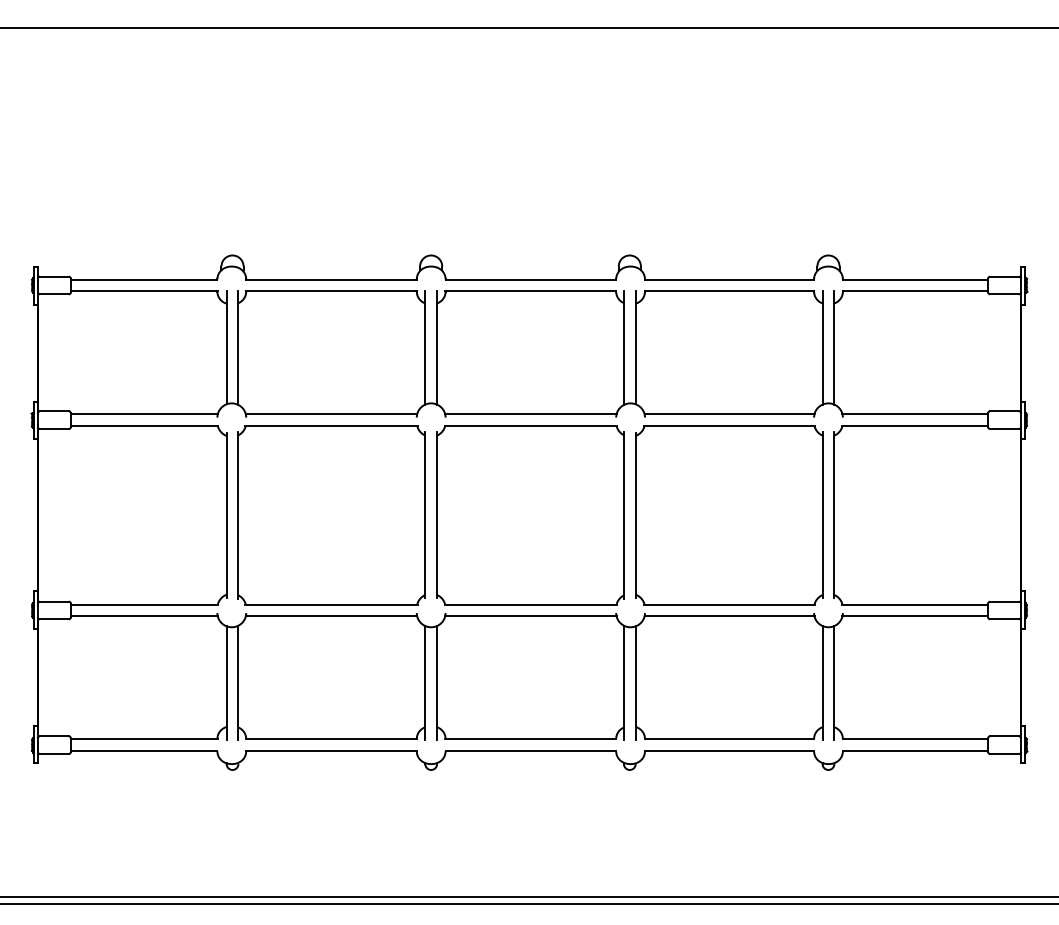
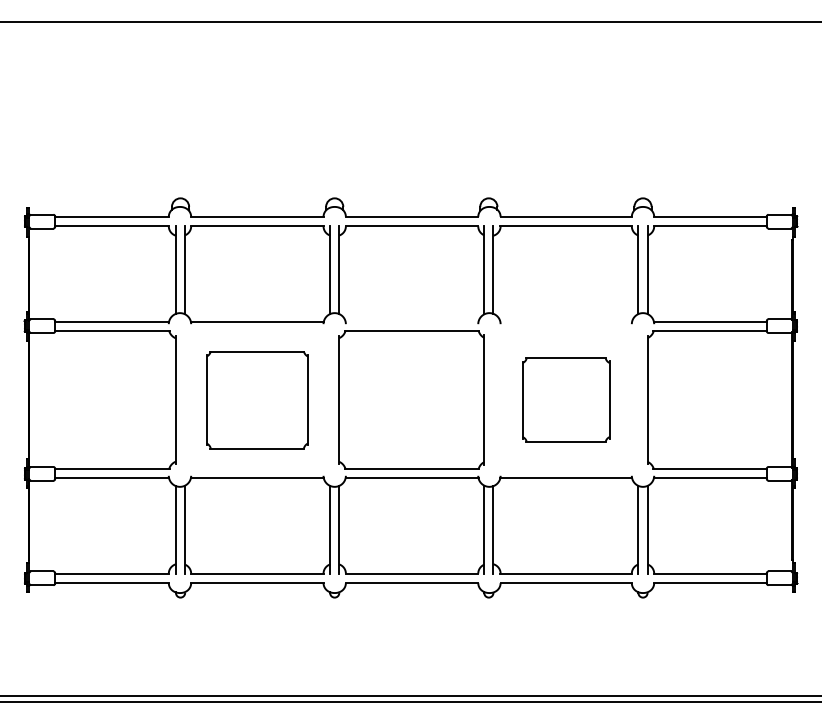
line: (530, 414) -> (411, 321), removed
line: (729, 414) -> (566, 321), removed
part: (331, 515) -> (257, 400), size x0.7
part: (729, 515) -> (566, 400), size x0.6

